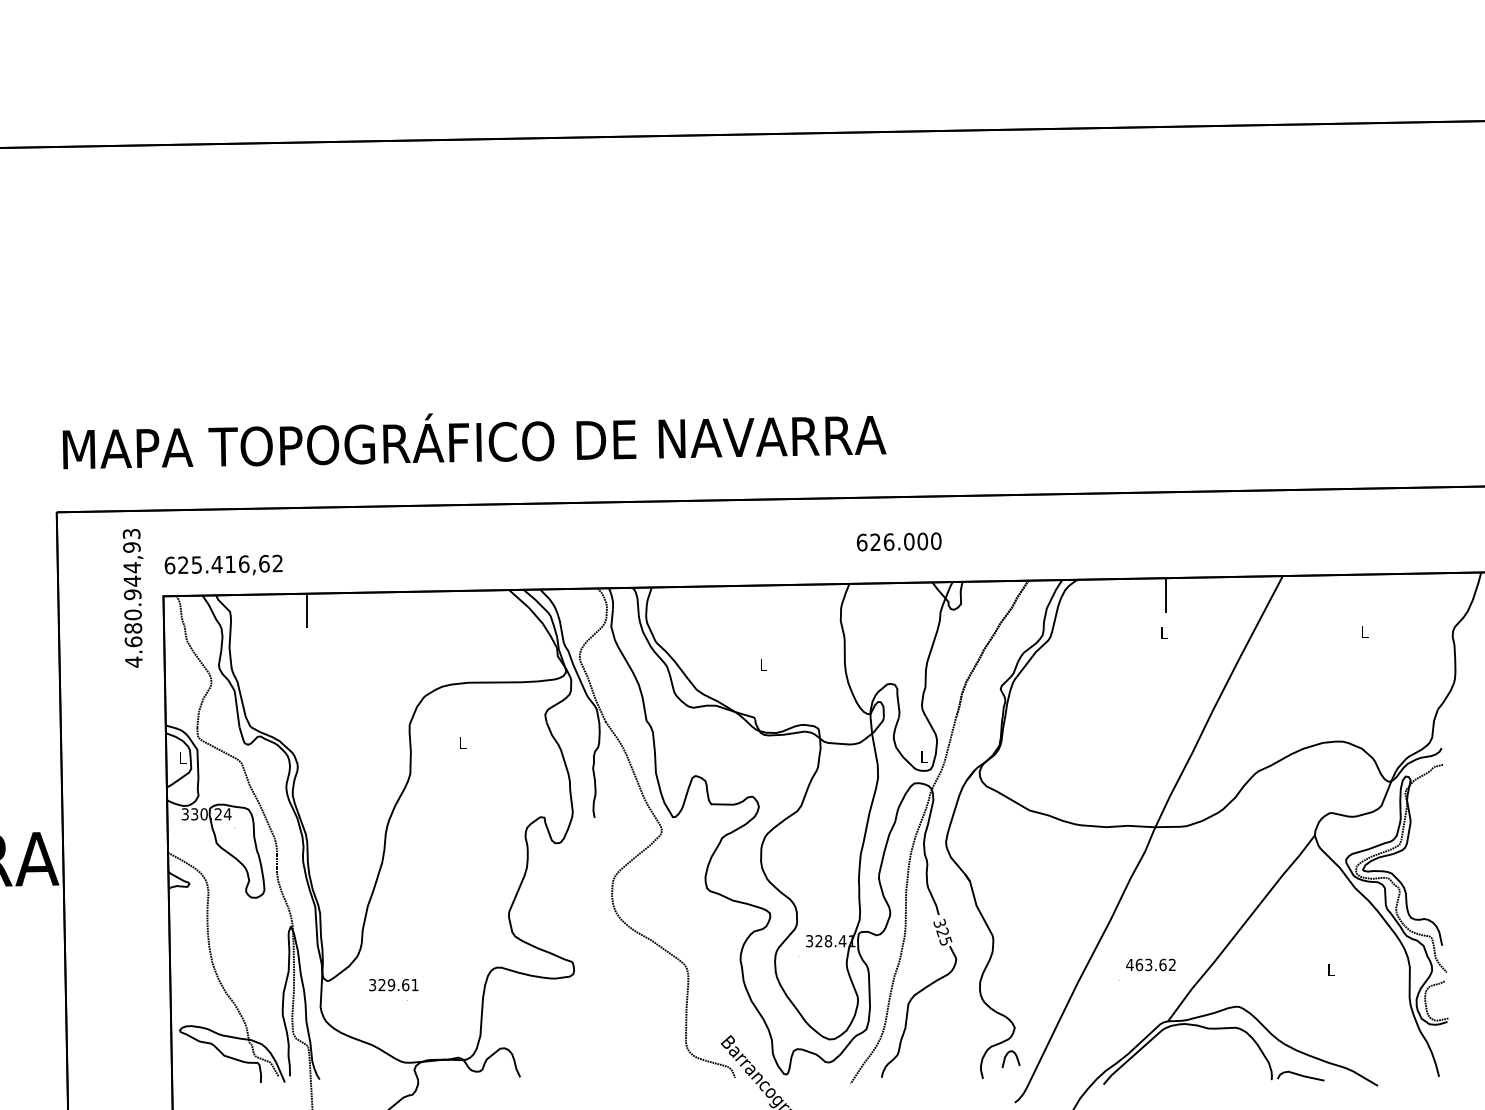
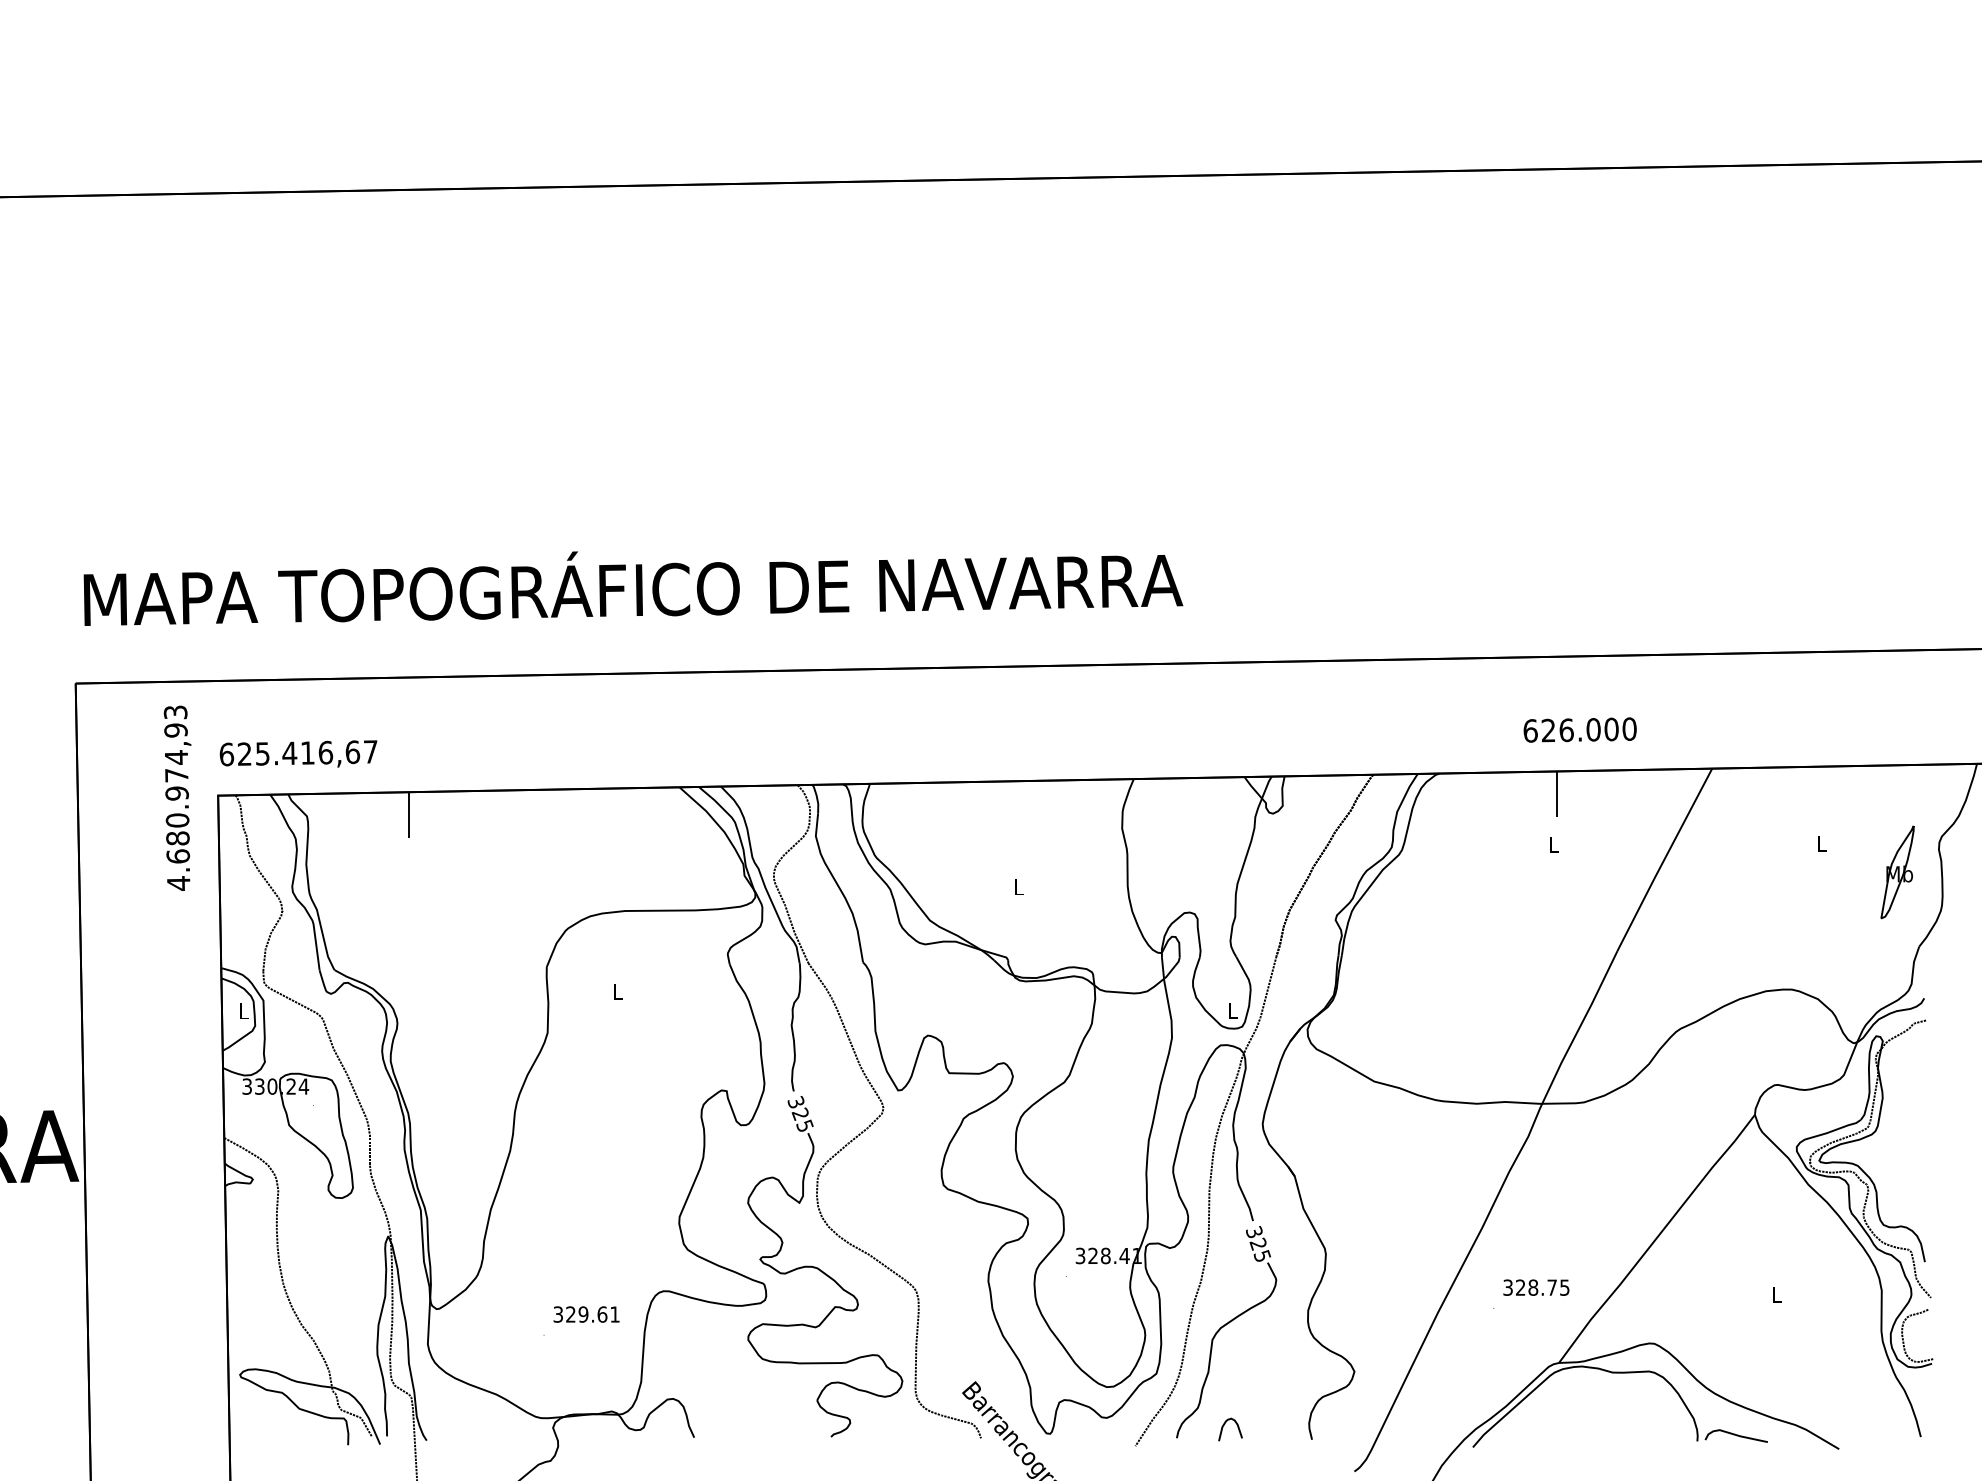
text: (898, 541) -> (1579, 729), moved
text: (277, 563) -> (370, 751), 625.416,62 -> 625.416,67
text: (132, 581) -> (176, 775), 4.680.944,93 -> 4.680.974,93
part: (1421, 653) -> (1897, 872), added
part: (618, 949) -> (825, 1266), added
text: (1150, 964) -> (1535, 1287), 463.62 -> 328.75
text: (393, 985) -> (586, 1314), moved
curve: (1007, 1055) -> (1225, 1424), moved

